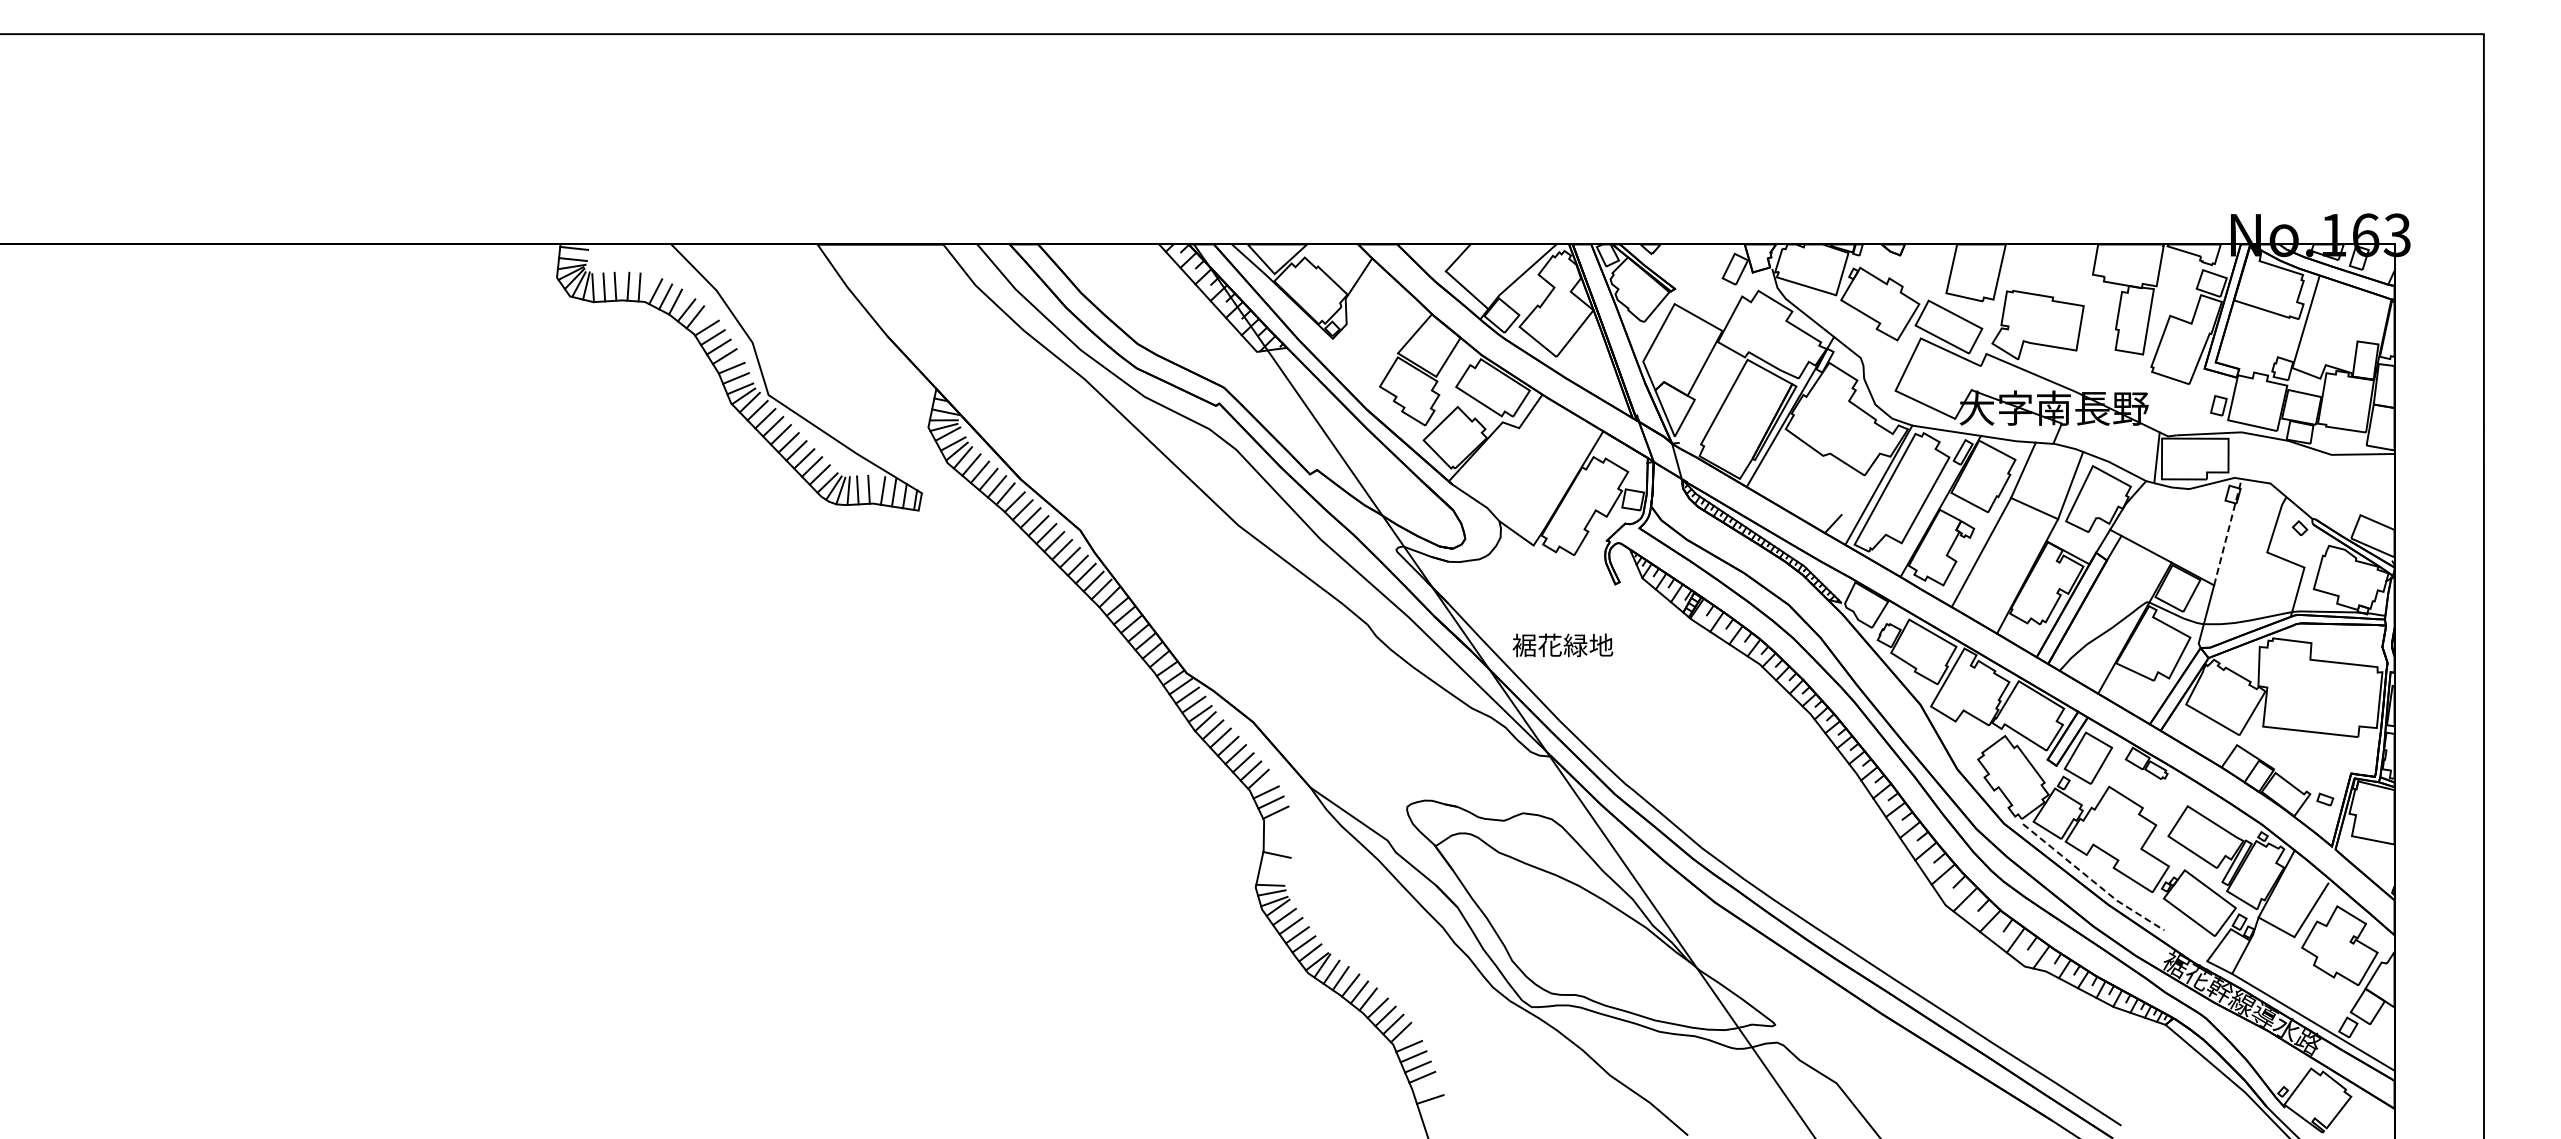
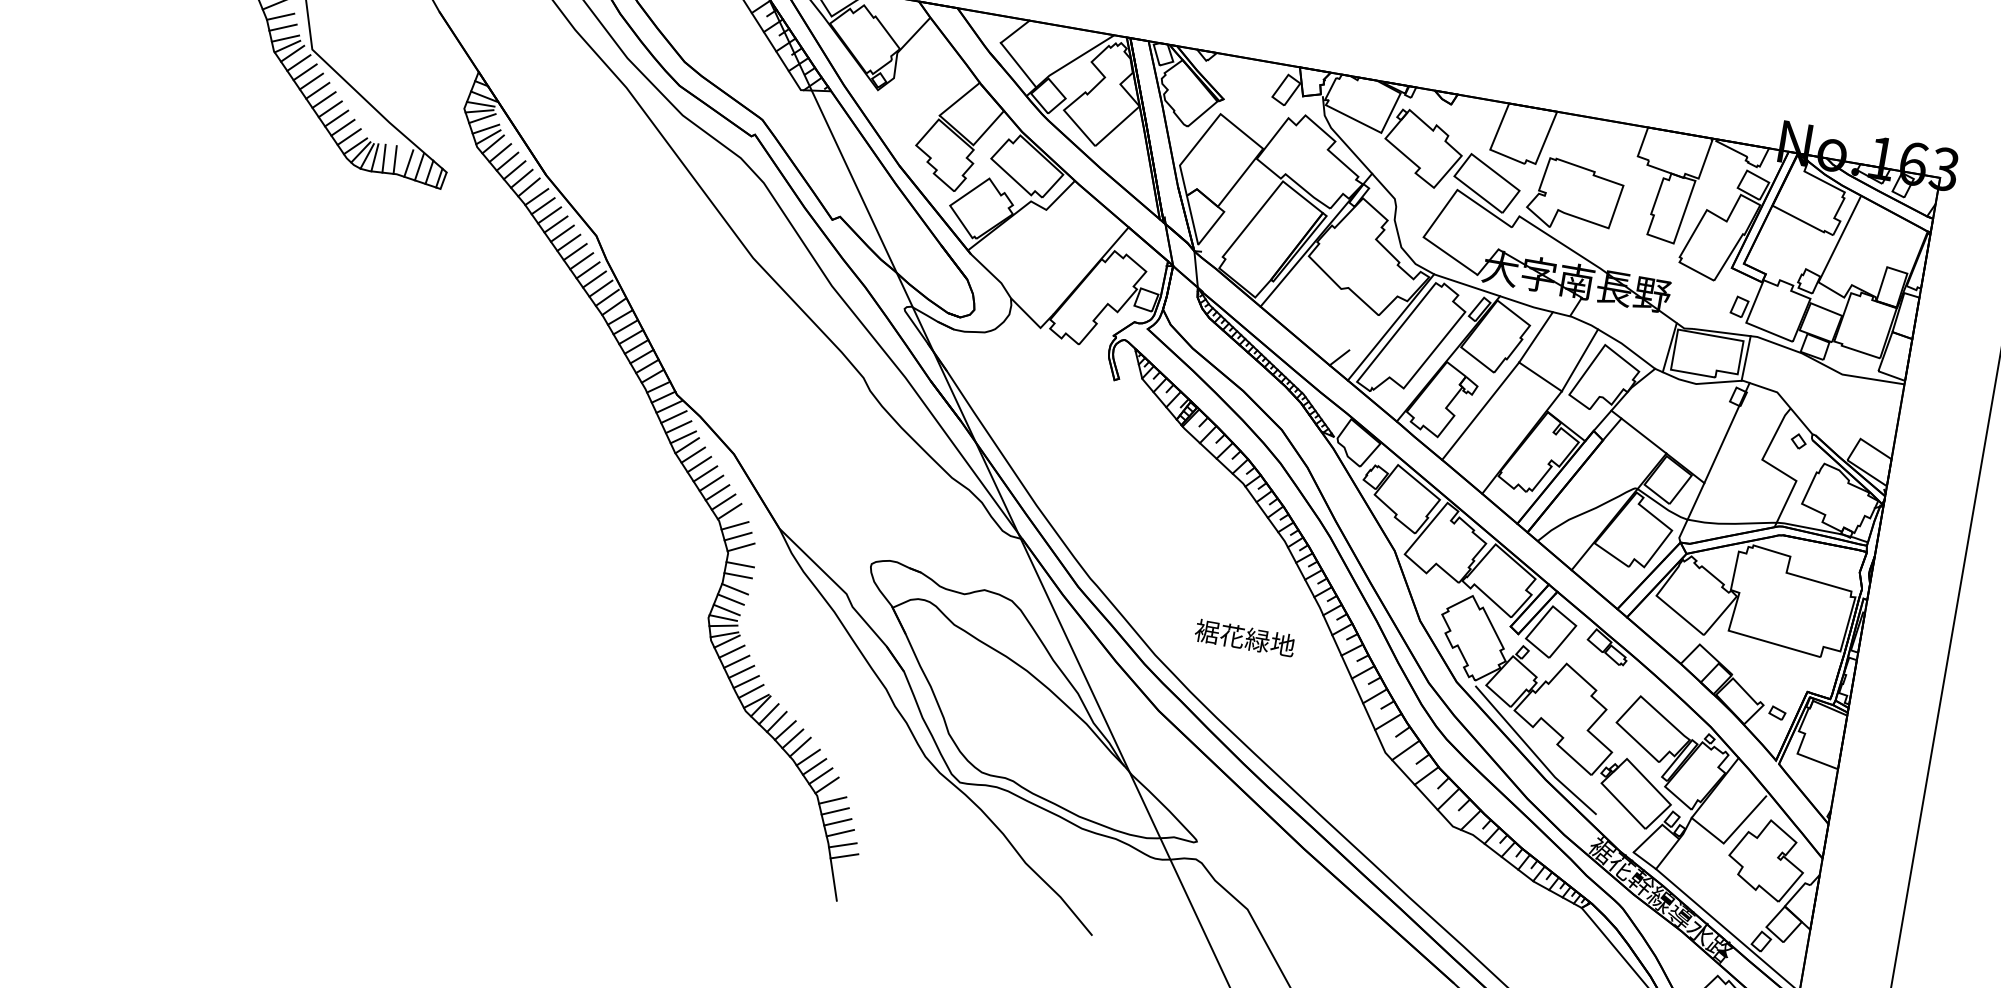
line: (2233, 455) -> (1745, 358), added
line: (2227, 532) -> (1726, 433), dashed -> solid
text: (1562, 645) -> (1244, 638), moved
line: (1277, 829) -> (739, 564), added
line: (1277, 840) -> (737, 575), added
line: (1274, 865) -> (730, 599), added
line: (1272, 876) -> (726, 609), added
line: (2092, 880) -> (1534, 753), dashed -> solid
line: (1426, 1088) -> (842, 844), added

